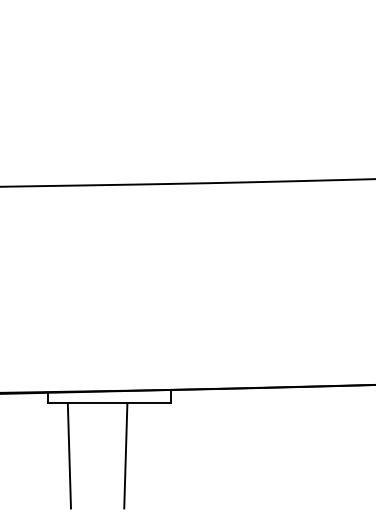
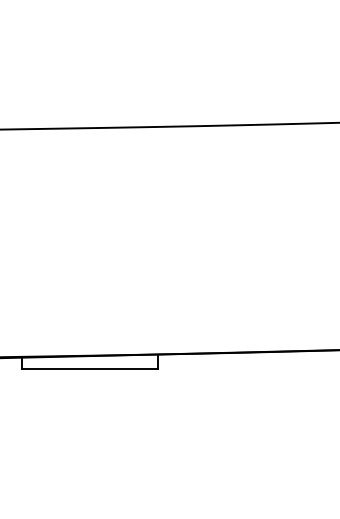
line: (69, 455) -> (45, 426), removed
line: (125, 455) -> (107, 426), removed

